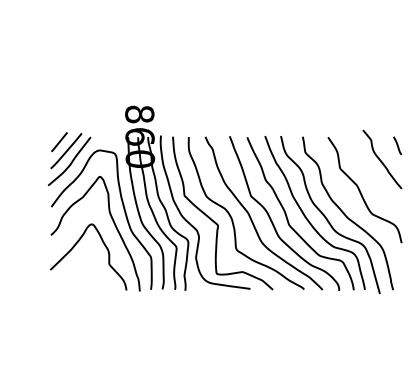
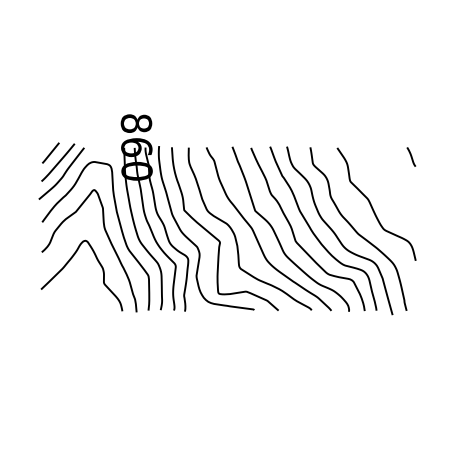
curve: (381, 160) -> (394, 172), removed

